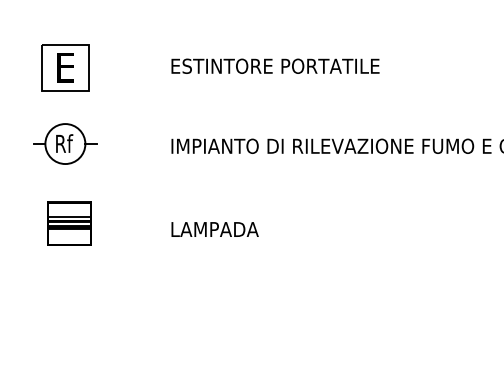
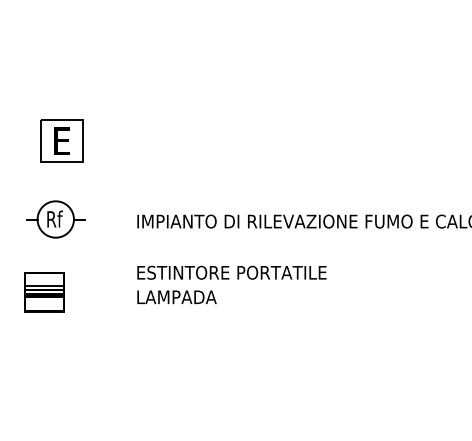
text: (275, 65) -> (231, 272), moved
part: (65, 67) -> (61, 140), moved
part: (65, 144) -> (55, 219), moved

